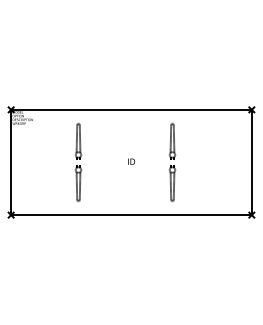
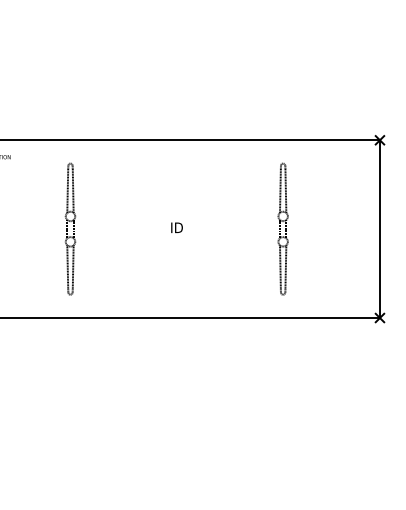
part: (78, 162) -> (70, 229), moved
part: (172, 162) -> (283, 229), moved

